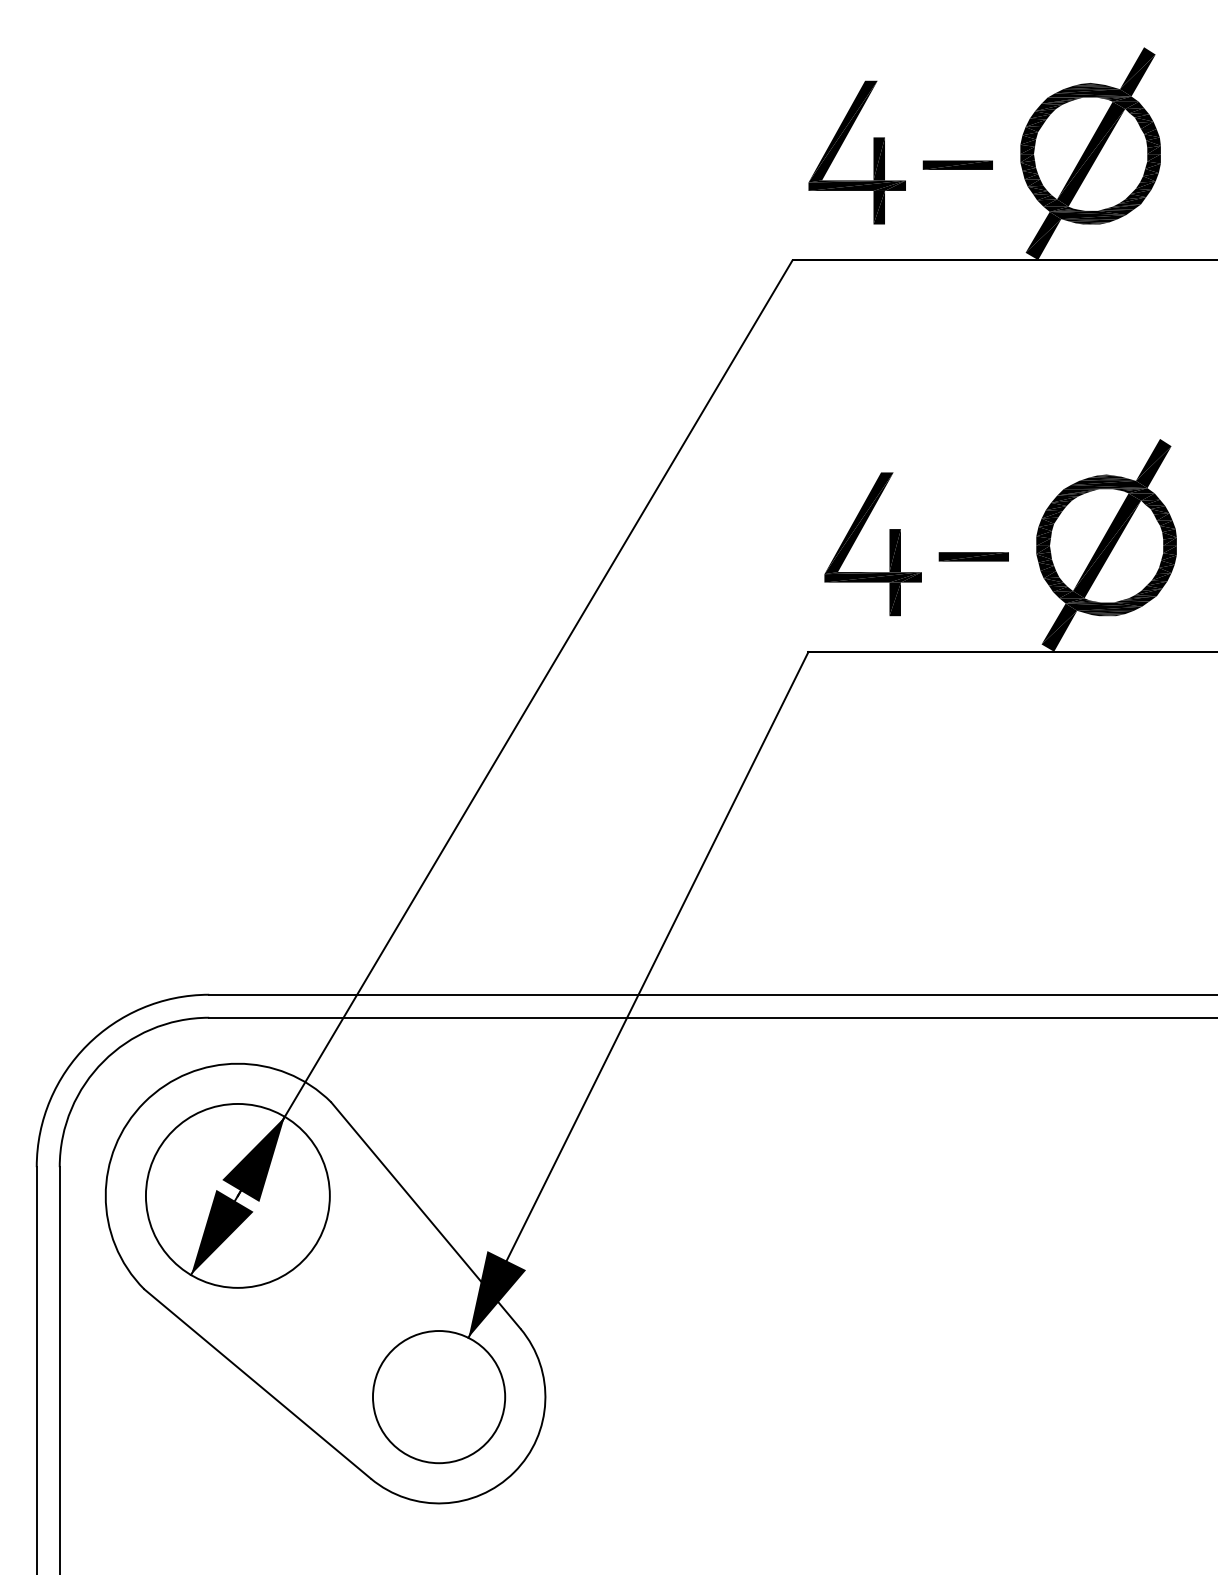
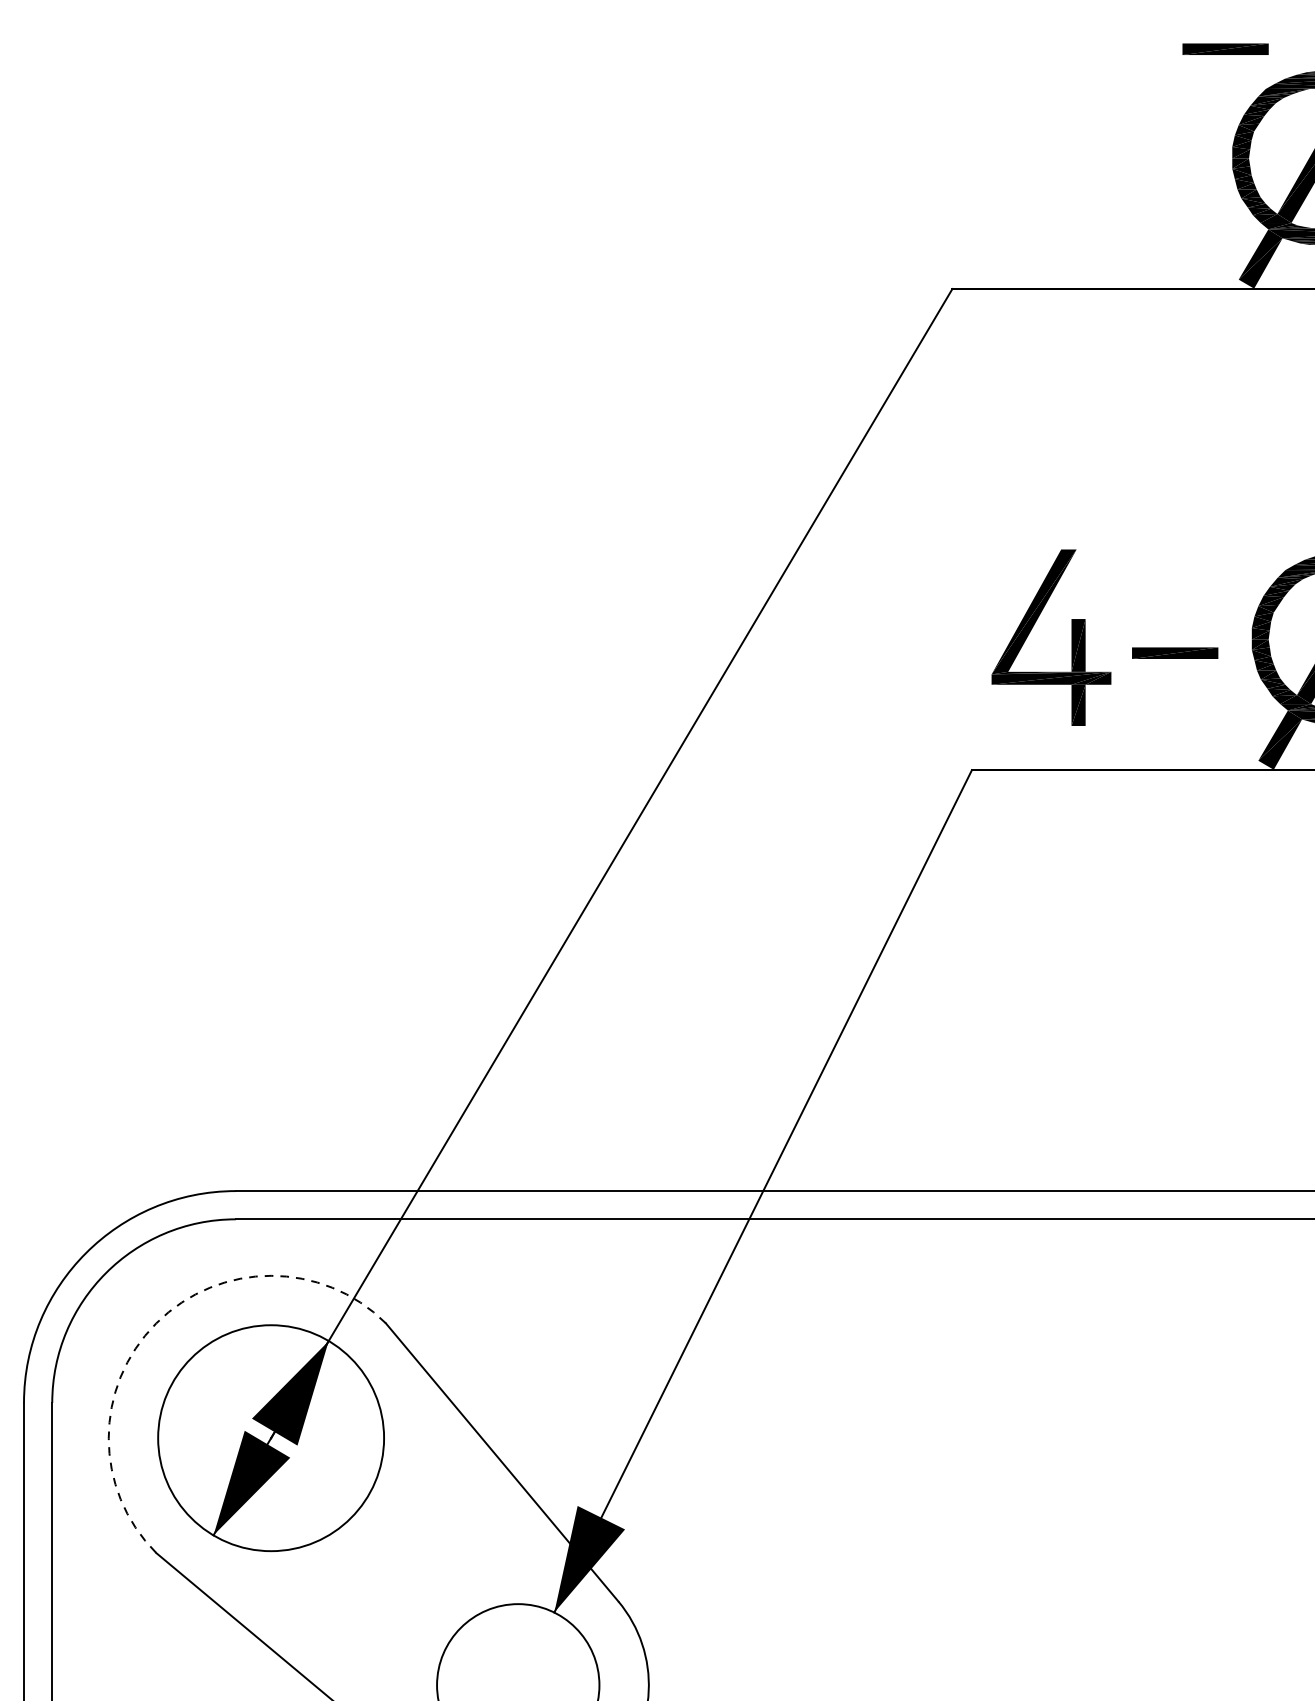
part: (842, 144) -> (1013, 146), removed
part: (957, 164) -> (1225, 48), moved
arc: (144, 1102) -> (156, 1323), solid -> dashed

